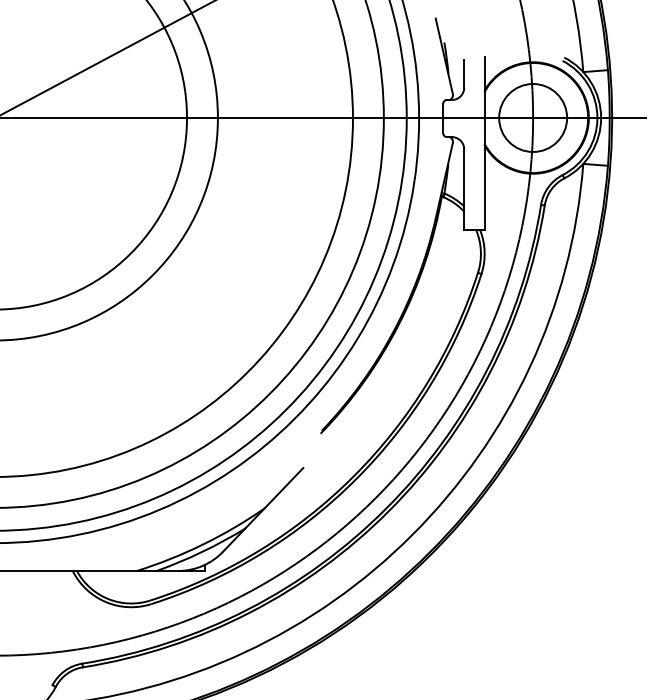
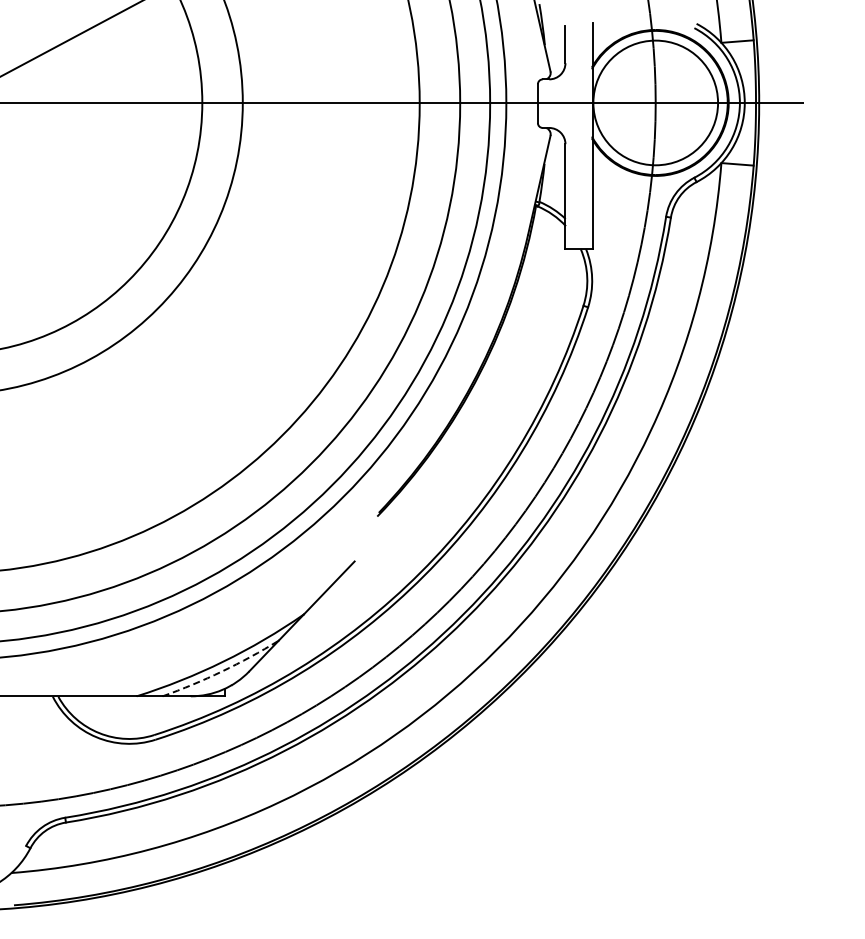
circle: (532, 117) -> (655, 102), size x1.4
arc: (202, 552) -> (222, 671), solid -> dashed

